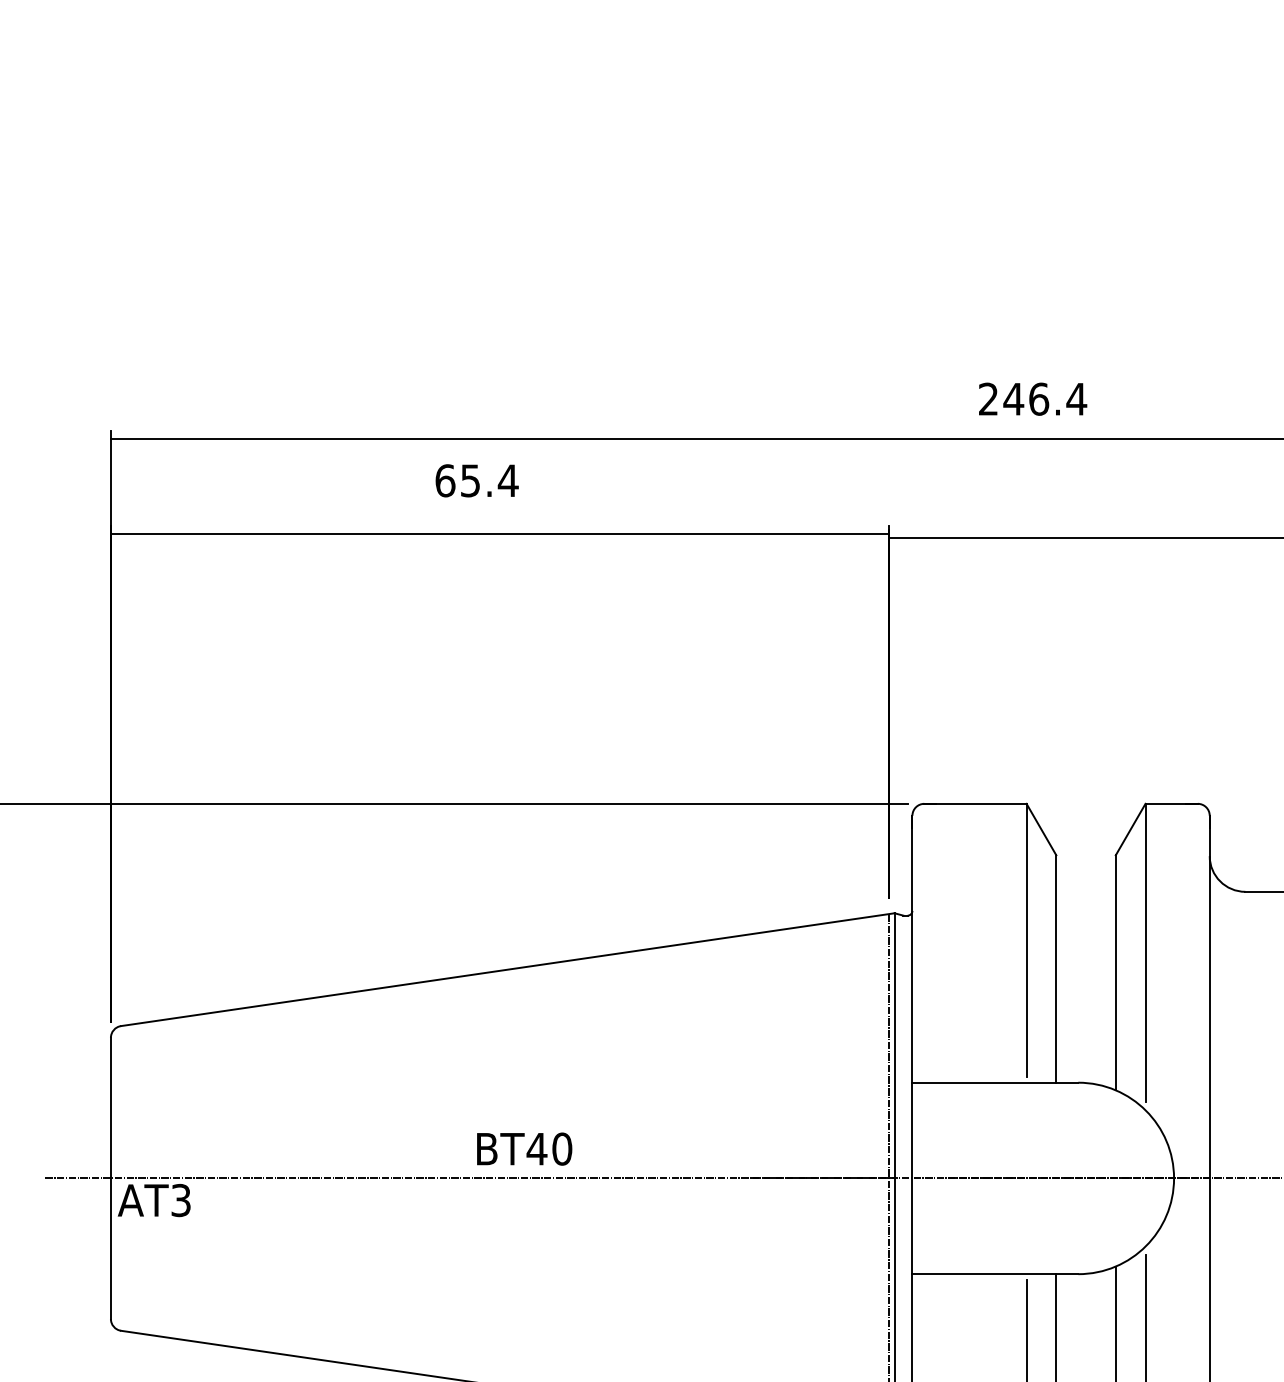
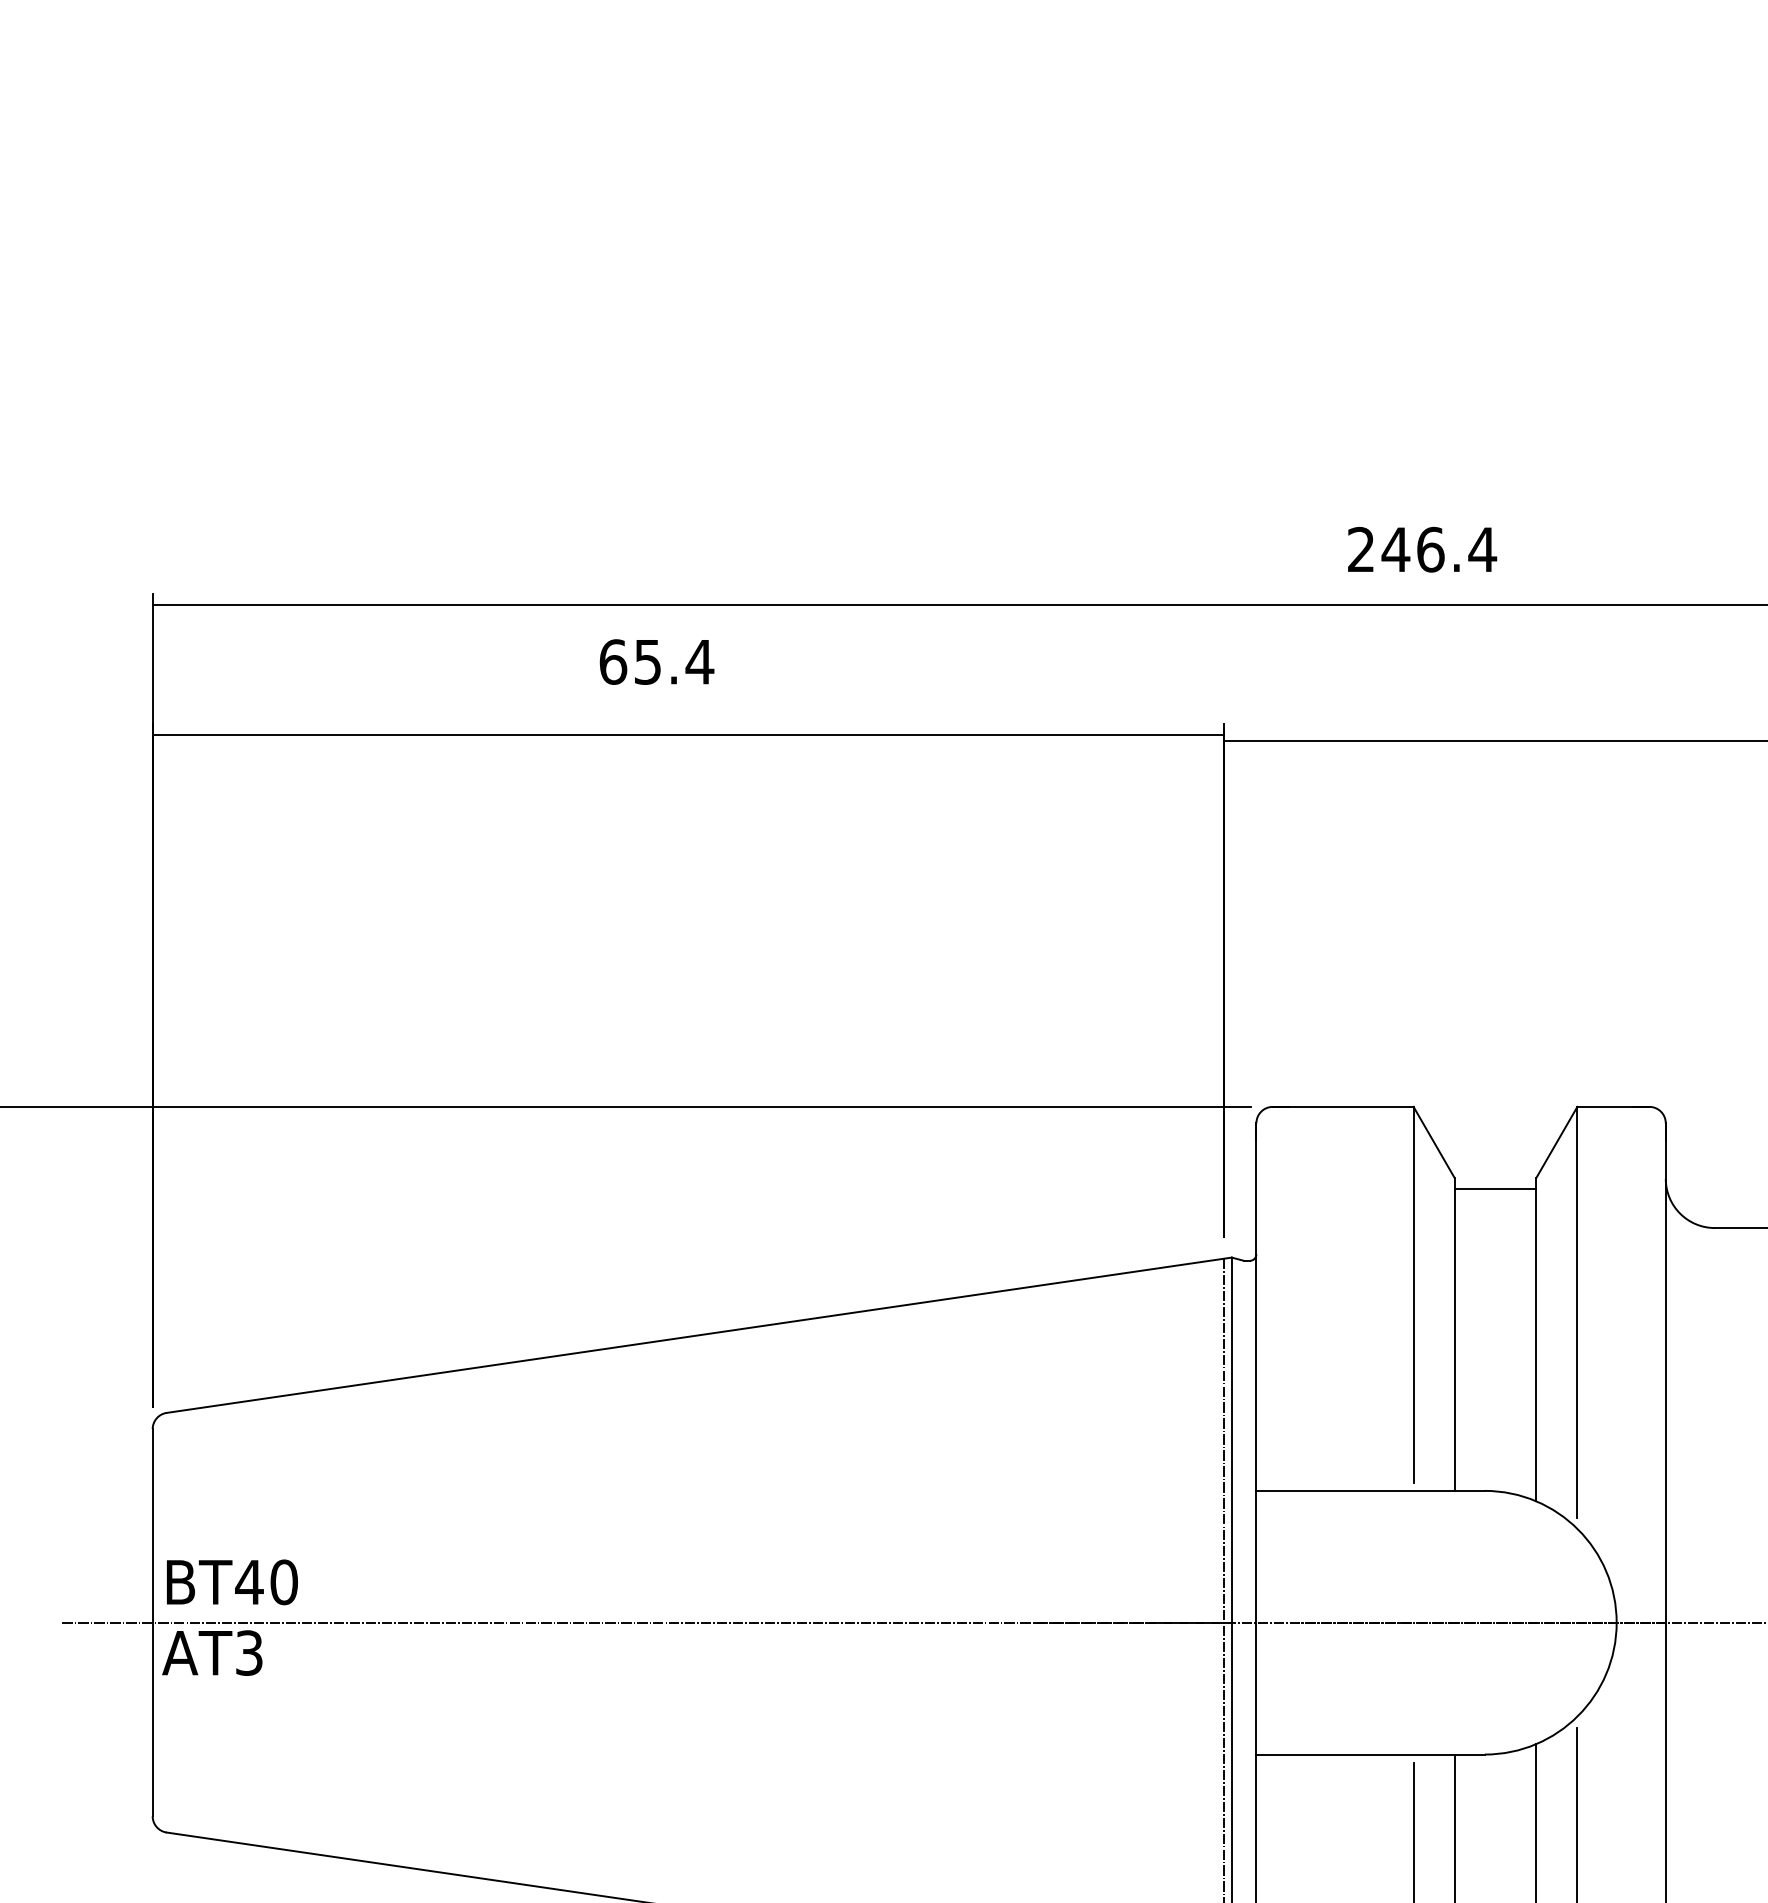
line: (1086, 863) -> (1495, 1188), added
text: (524, 1149) -> (232, 1582), moved

